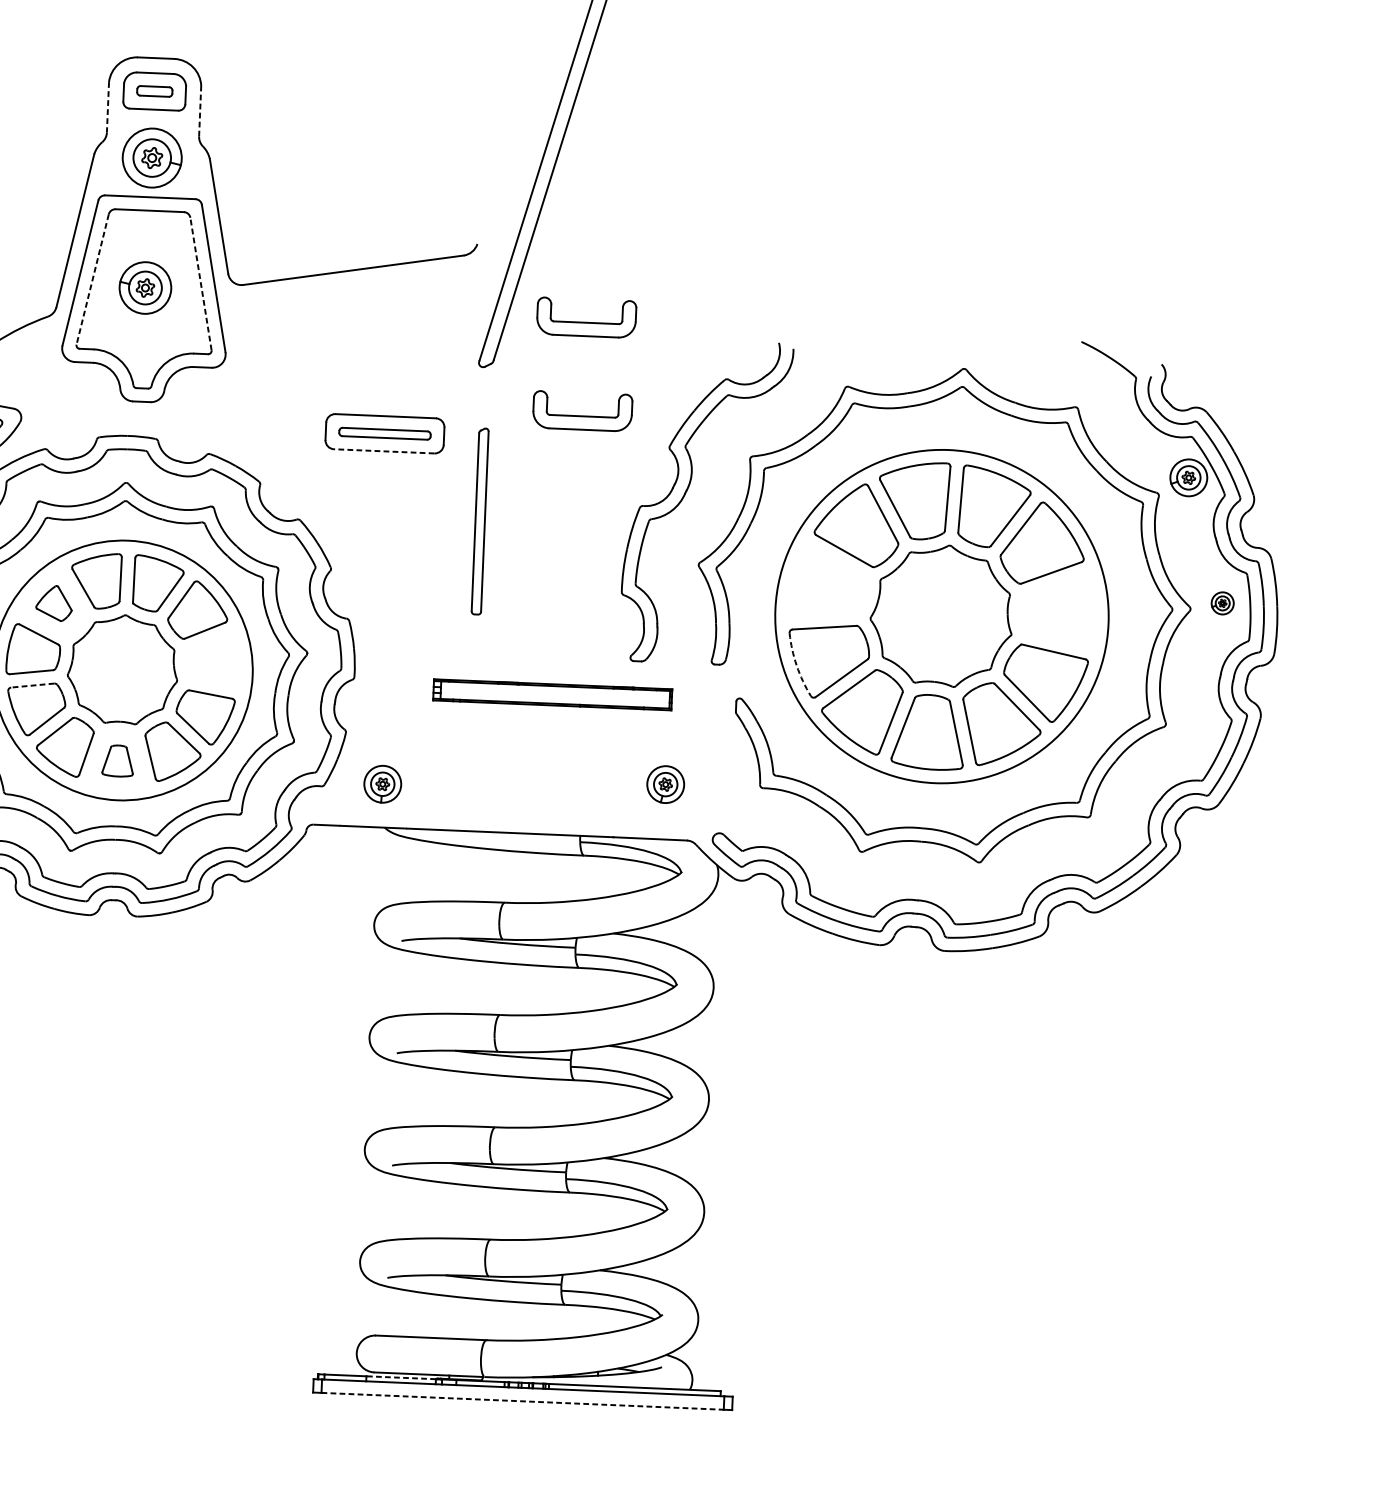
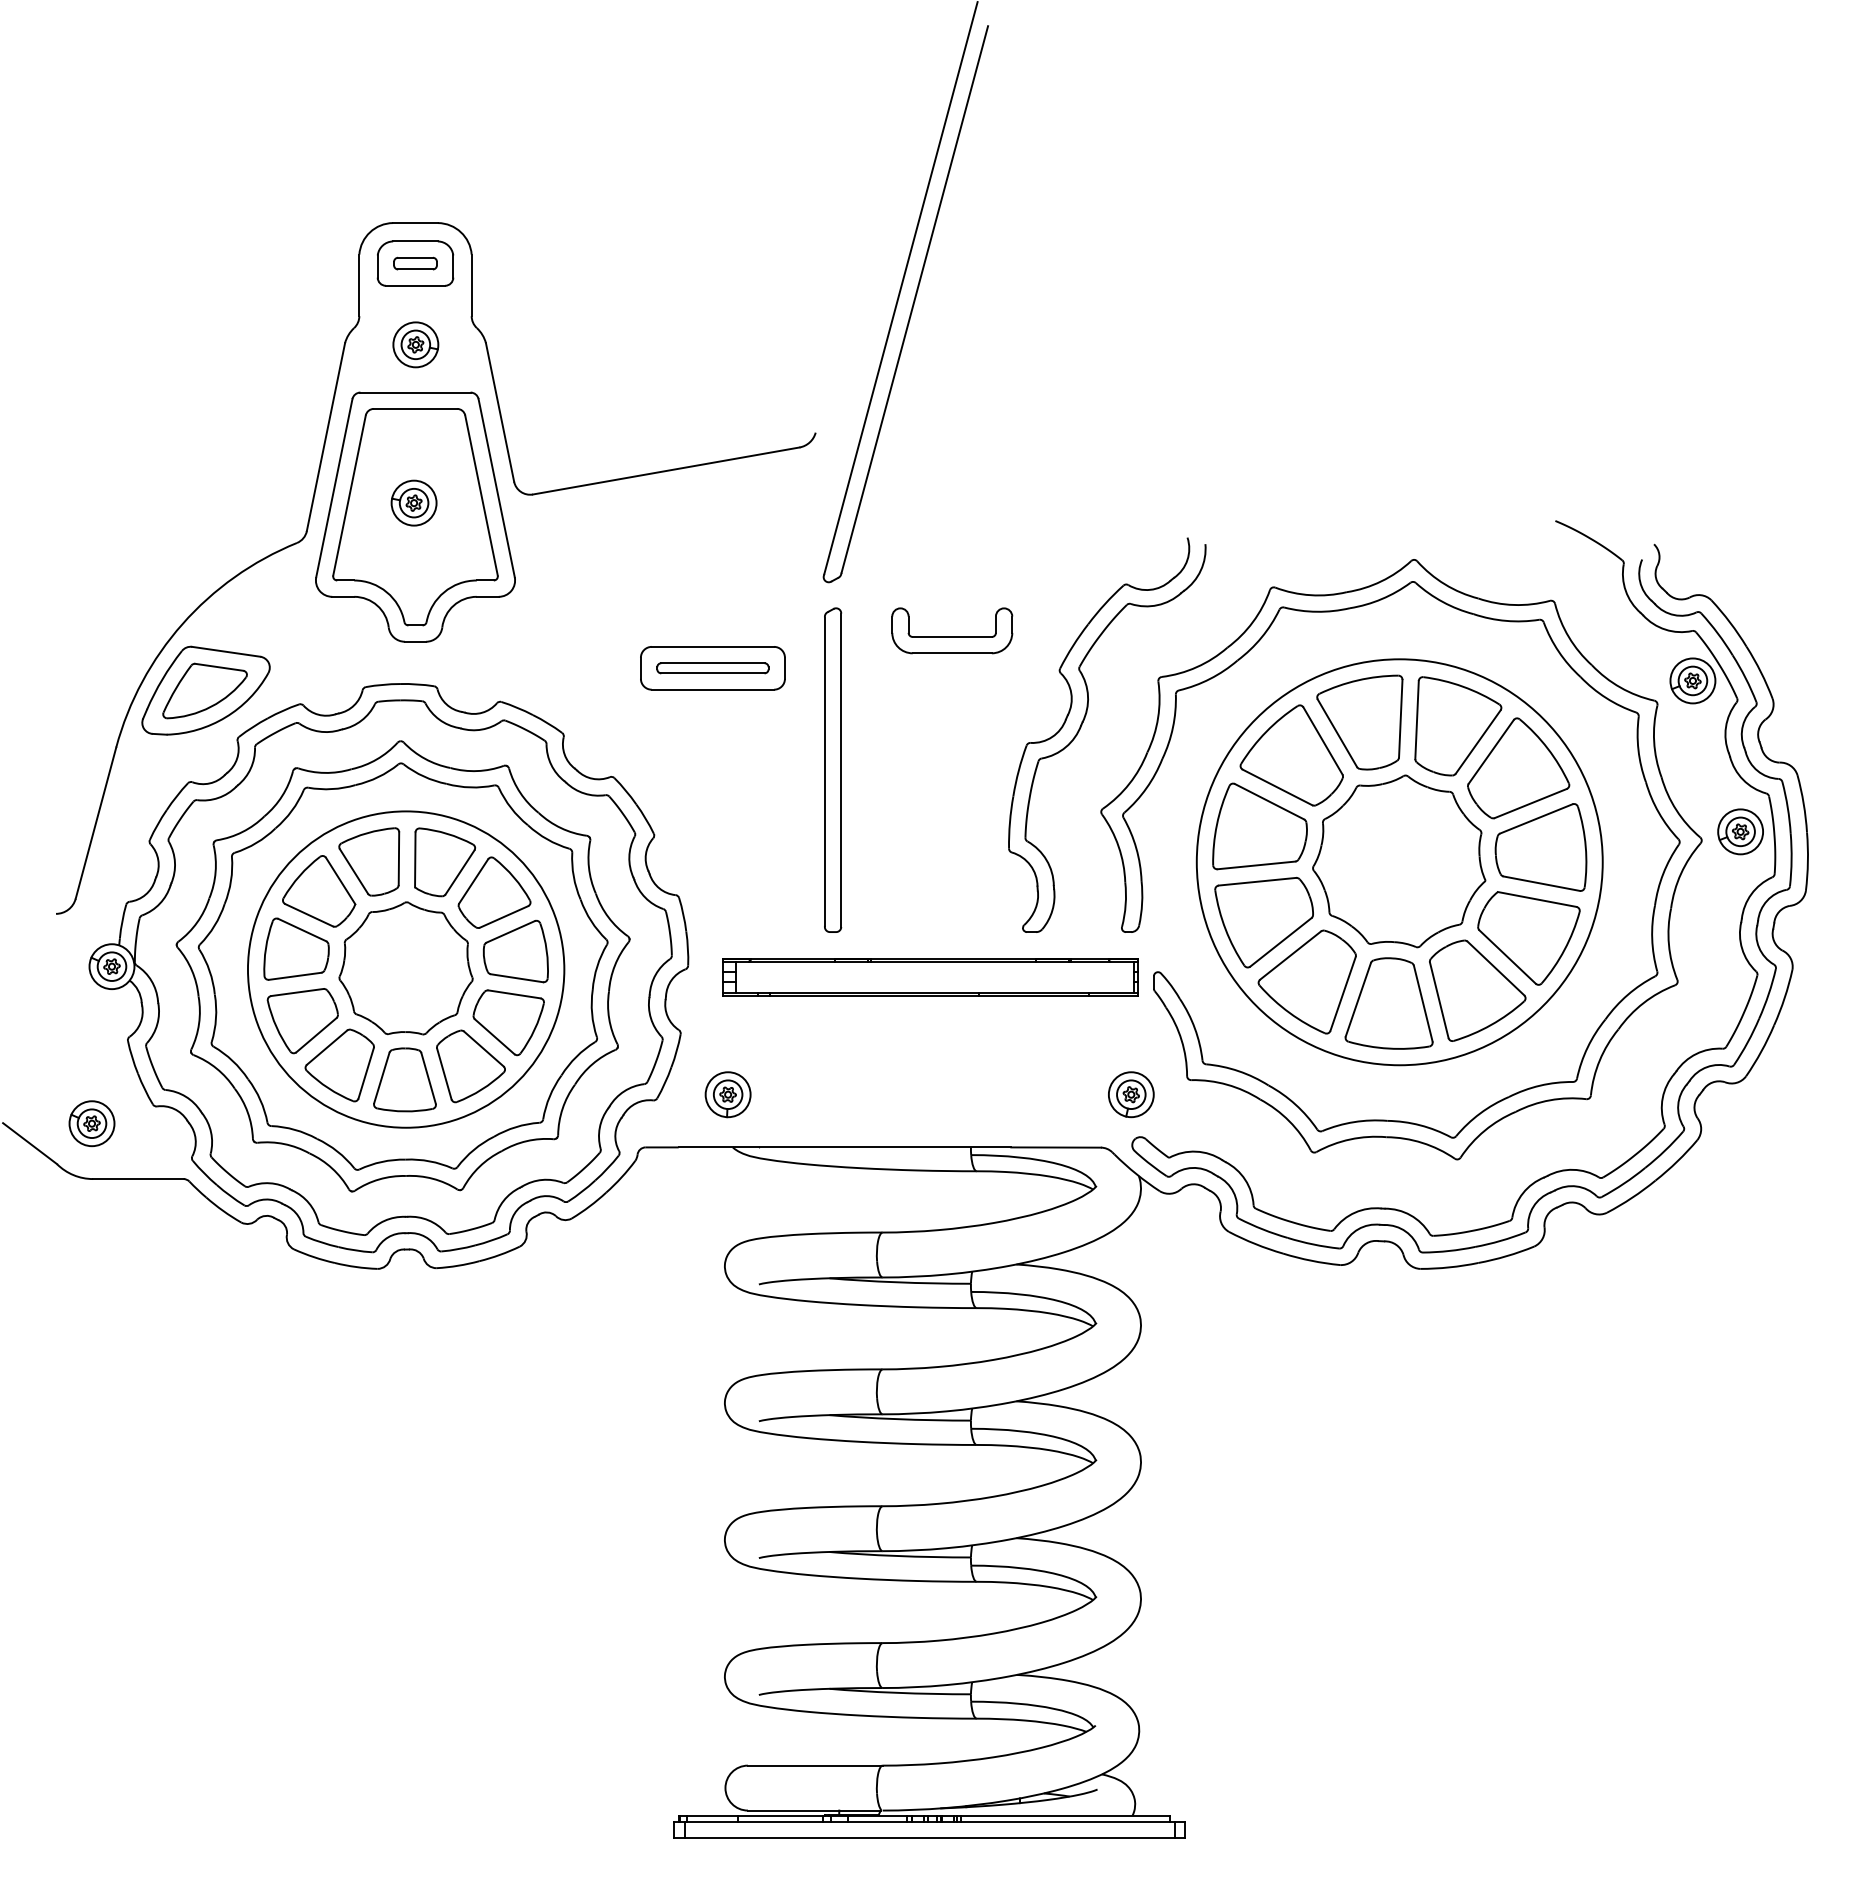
line: (108, 107) -> (359, 285), dashed -> solid
line: (200, 111) -> (471, 285), dashed -> solid
part: (152, 157) -> (415, 344), size x0.62
line: (92, 279) -> (349, 495), dashed -> solid
line: (200, 284) -> (481, 495), dashed -> solid
part: (144, 287) -> (413, 502), size x0.71
part: (586, 317) -> (952, 516), removed
line: (383, 451) -> (712, 689), dashed -> solid
part: (480, 520) -> (833, 769), size x1.43
part: (828, 582) -> (1259, 826), added
part: (54, 603) -> (319, 891), size x1.67
part: (1222, 603) -> (1740, 831), size x1.67
part: (1057, 609) -> (1540, 847), added
part: (213, 659) -> (515, 951), added
arc: (796, 665) -> (1225, 929), dashed -> solid
line: (32, 685) -> (296, 992), dashed -> solid
part: (552, 695) -> (930, 977), size x1.43
part: (117, 760) -> (404, 1079), size x1.67
part: (665, 784) -> (1131, 1094), moved
line: (400, 1377) -> (780, 1815), dashed -> solid
line: (523, 1401) -> (930, 1838), dashed -> solid

